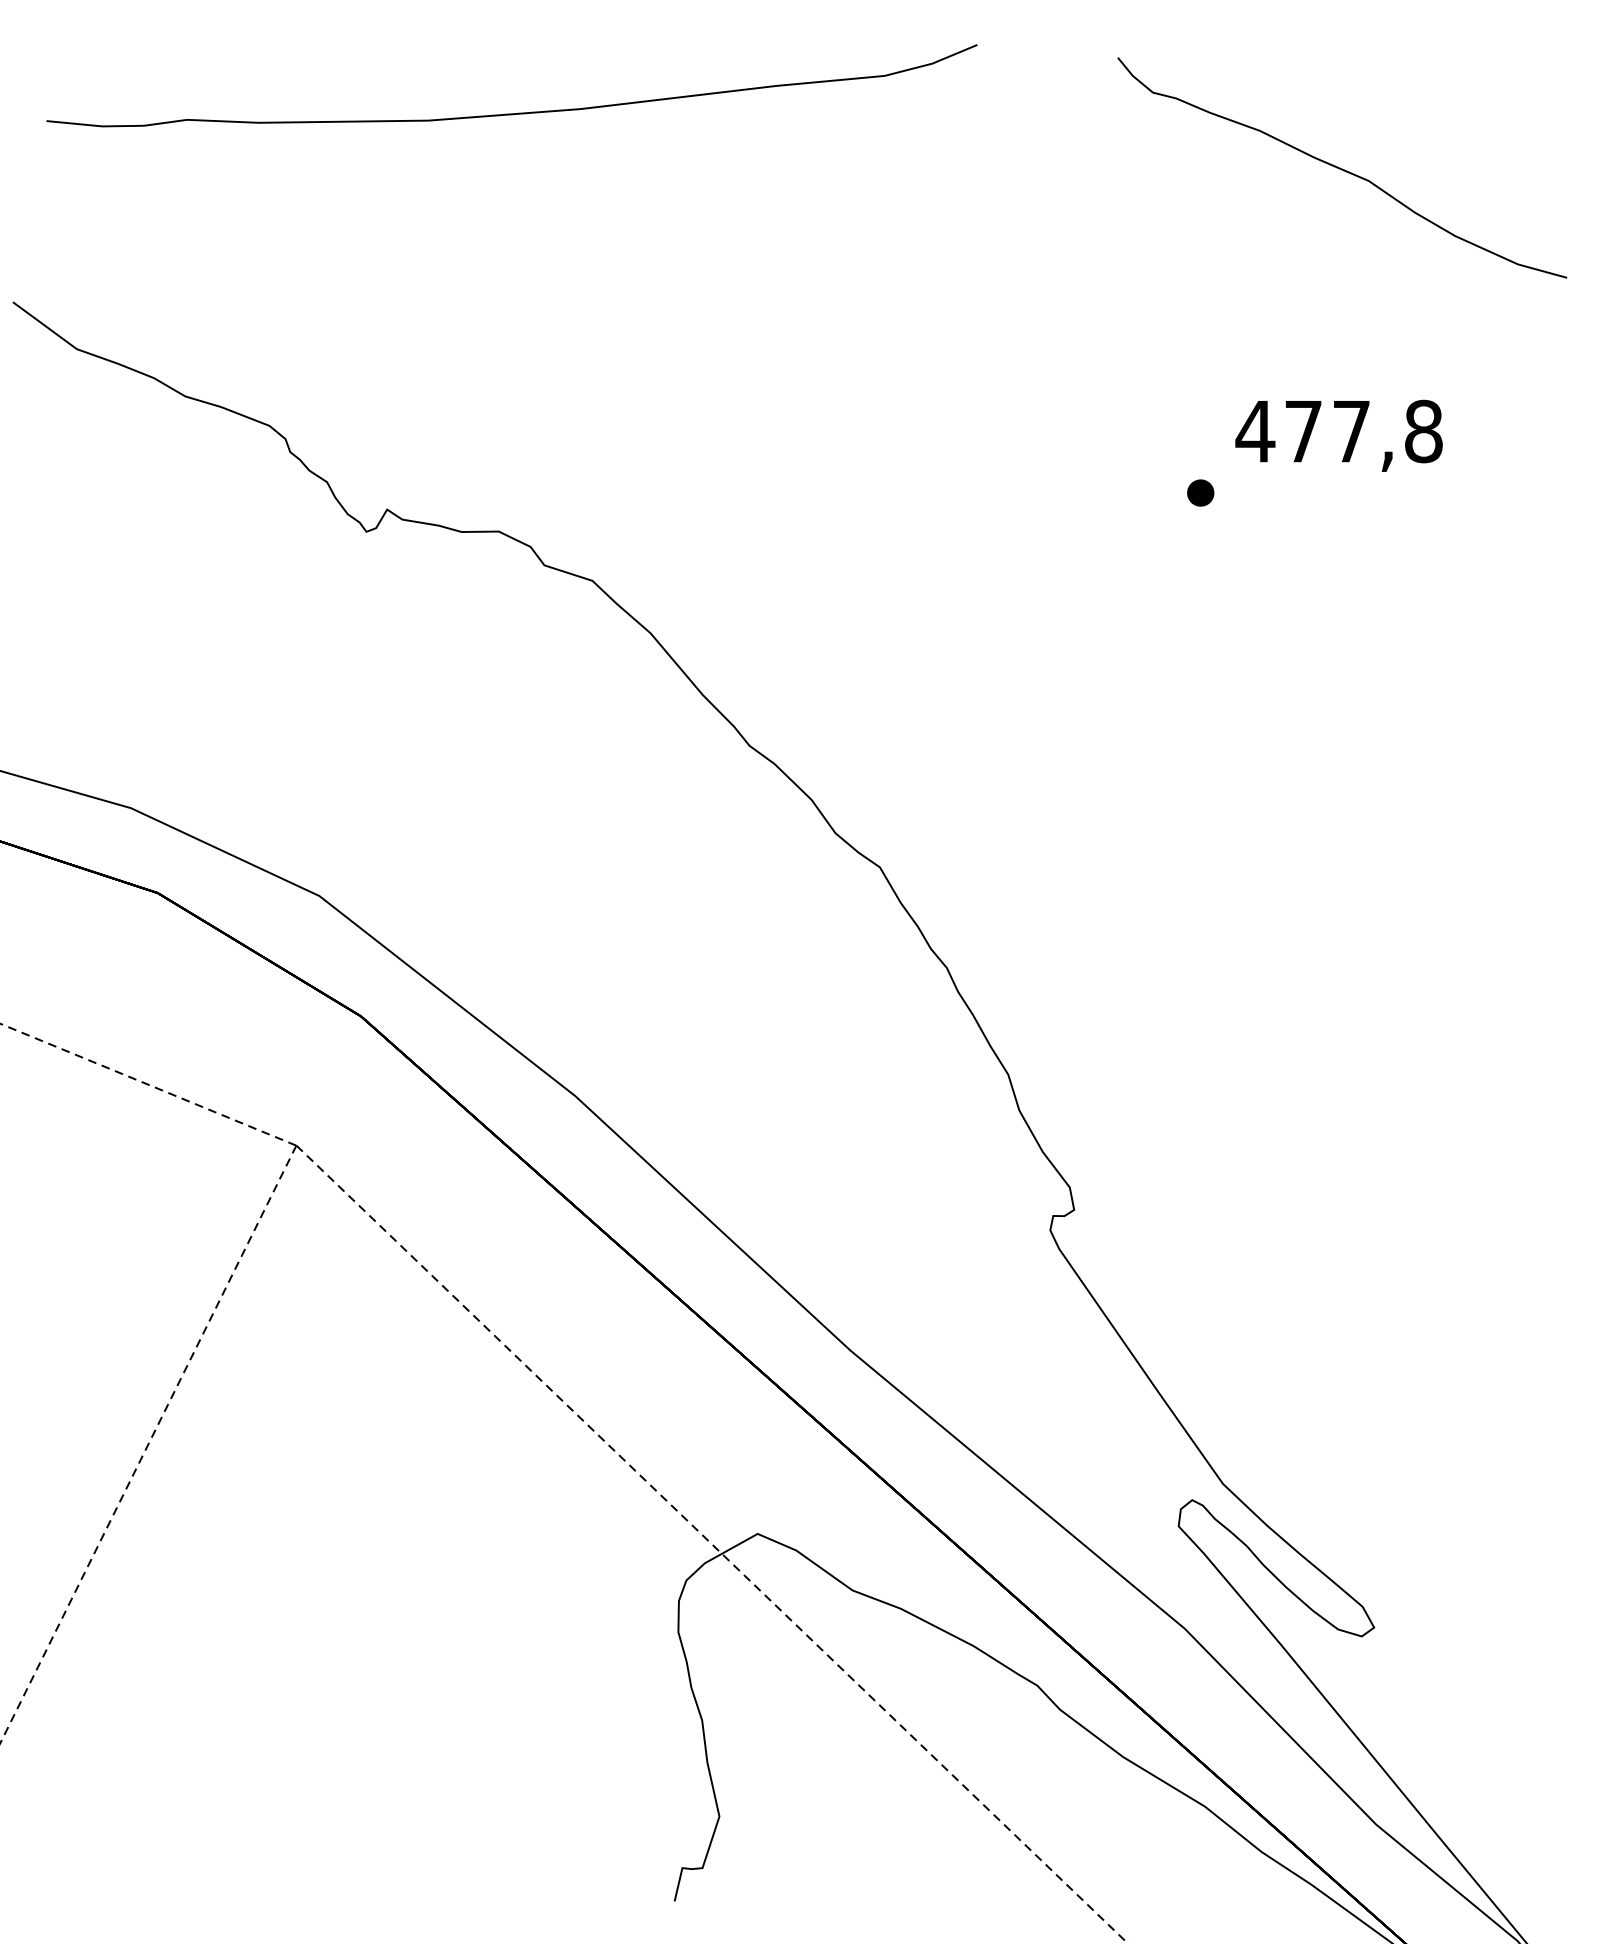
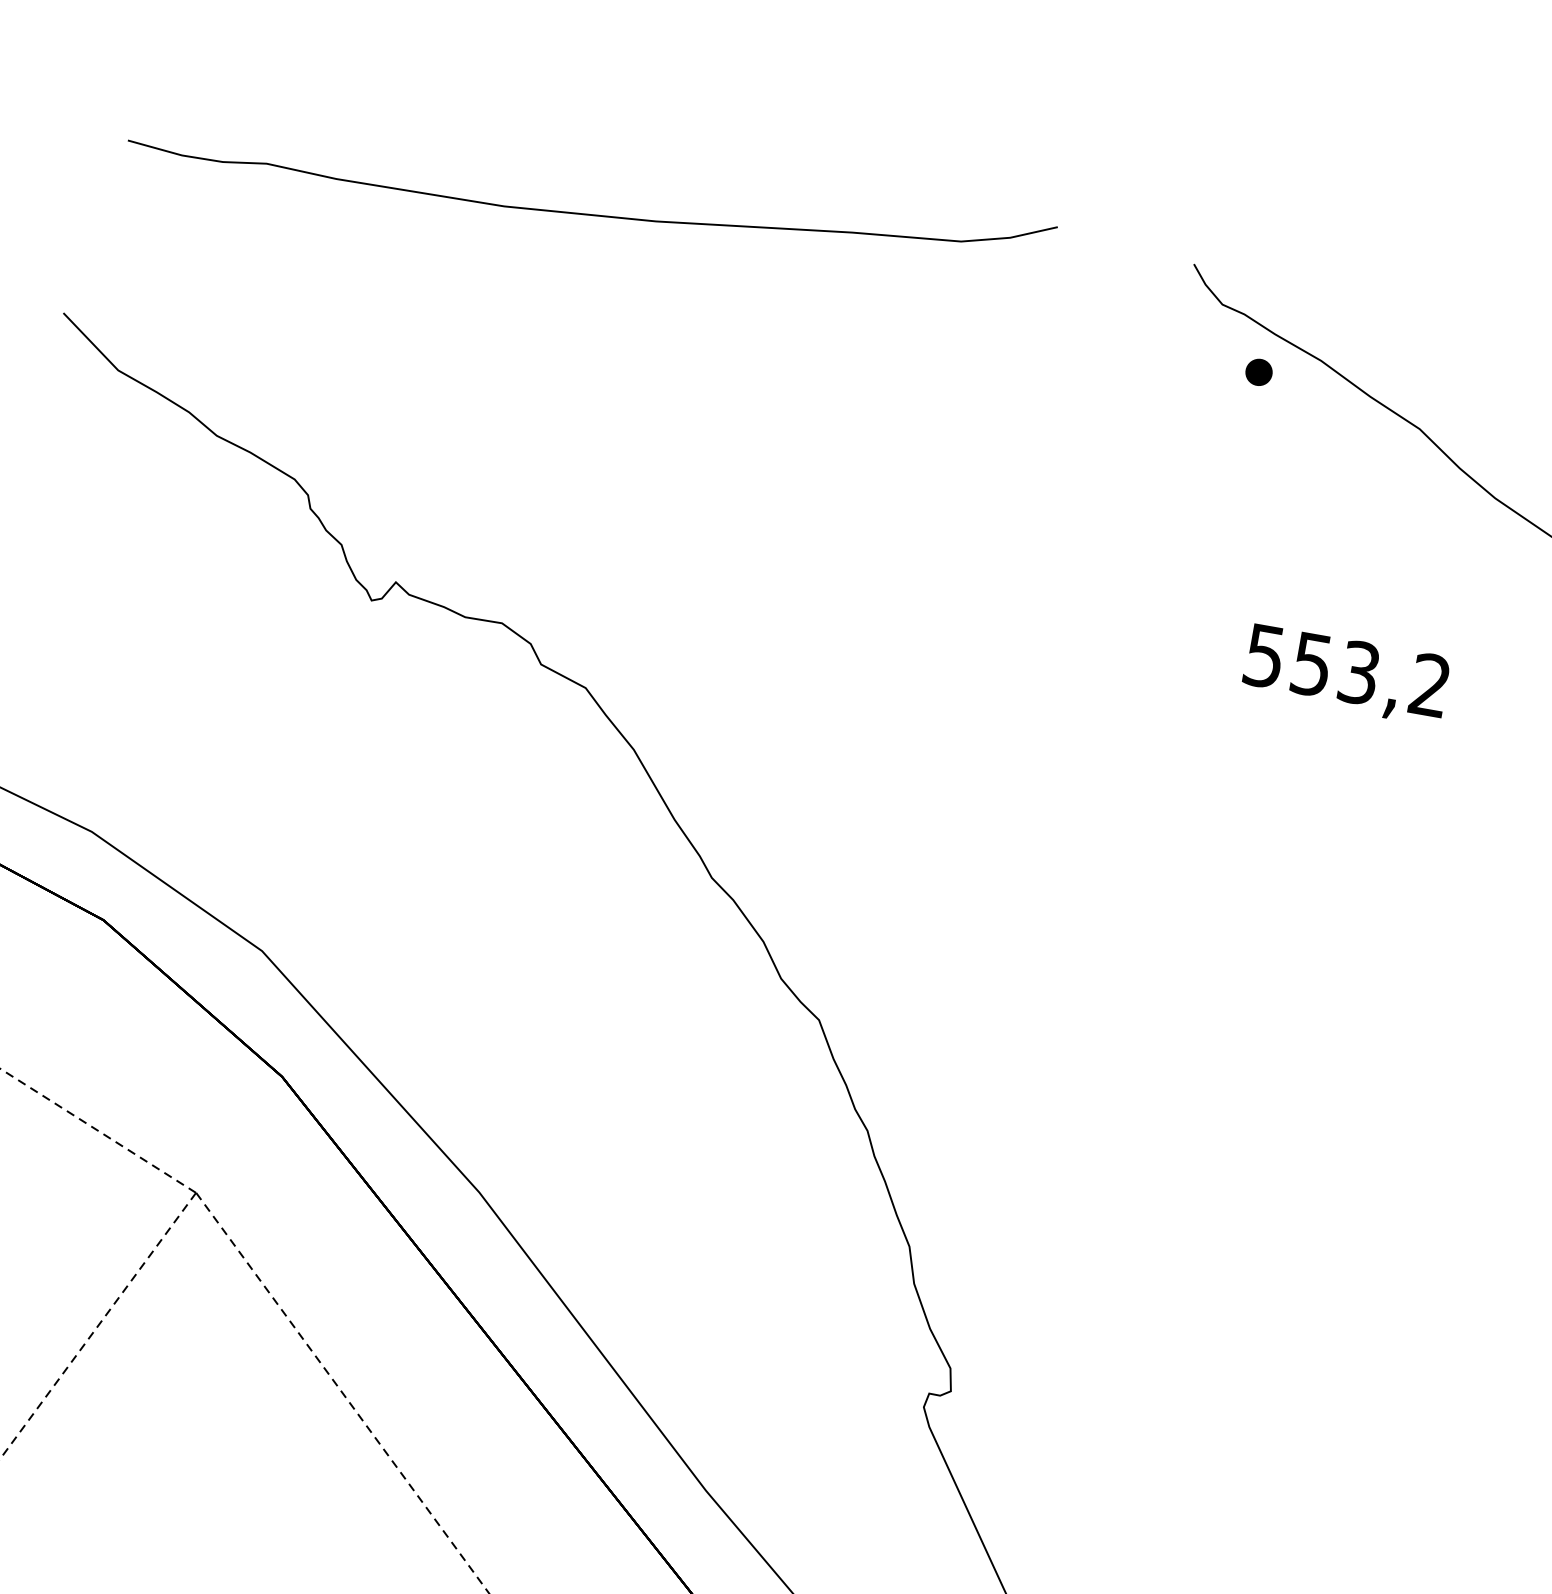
text: (1338, 431) -> (1346, 670), 477,8 -> 553,2
part: (1200, 492) -> (1258, 371), moved

